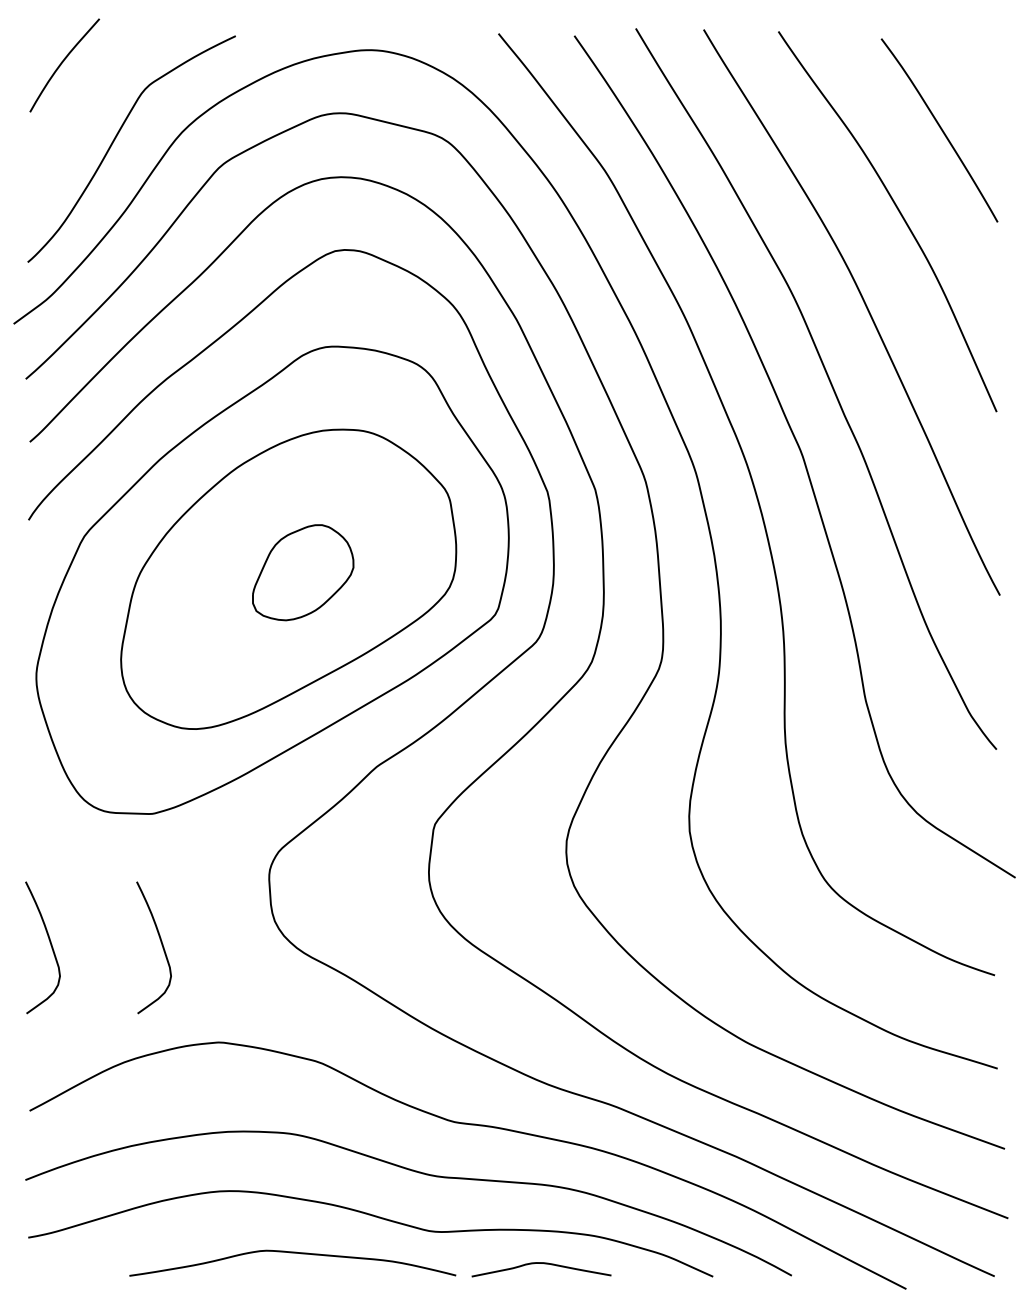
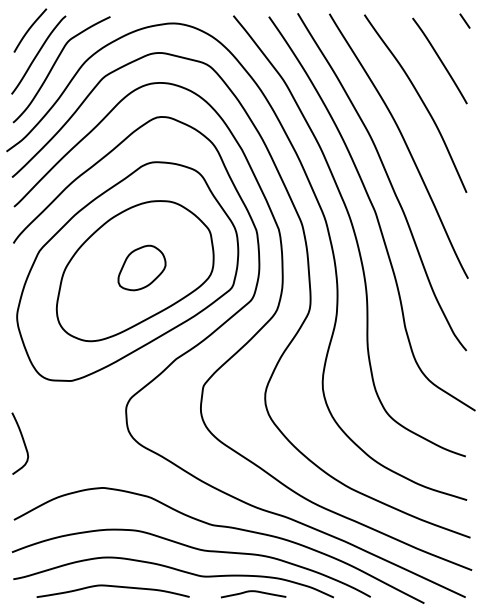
line: (992, 43) -> (464, 20), added
curve: (82, 116) -> (38, 54), added
curve: (161, 947) -> (75, 443), removed
curve: (291, 1255) -> (112, 587), moved

